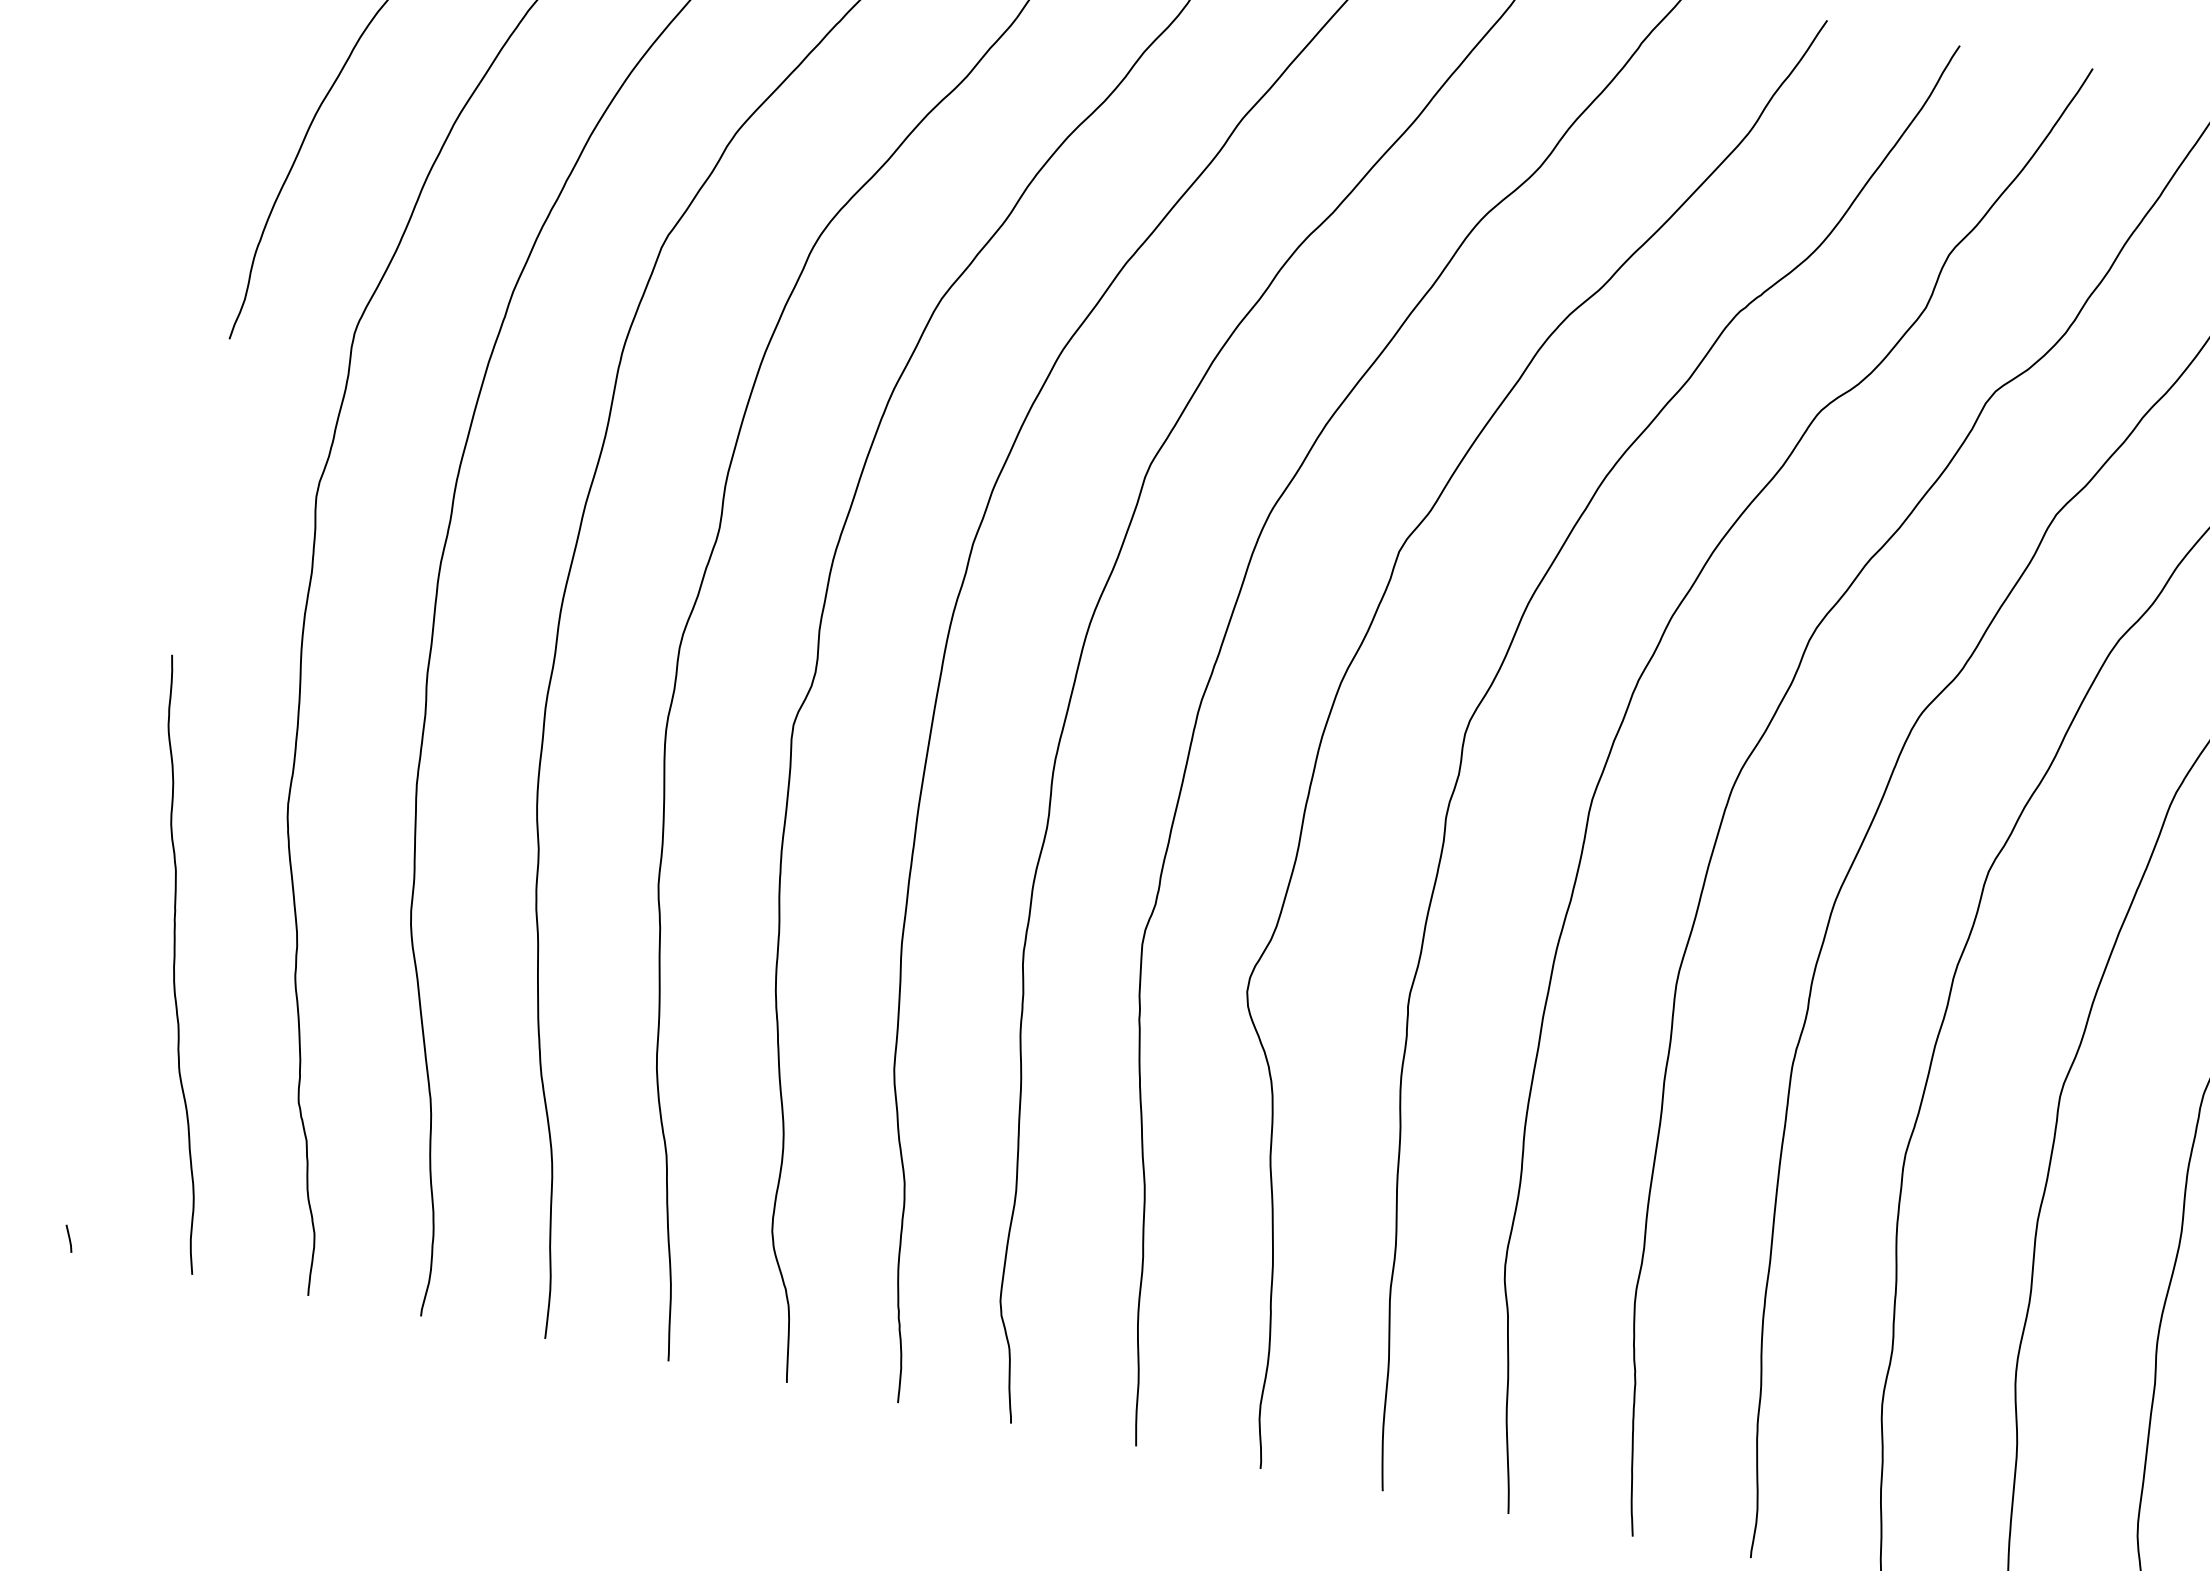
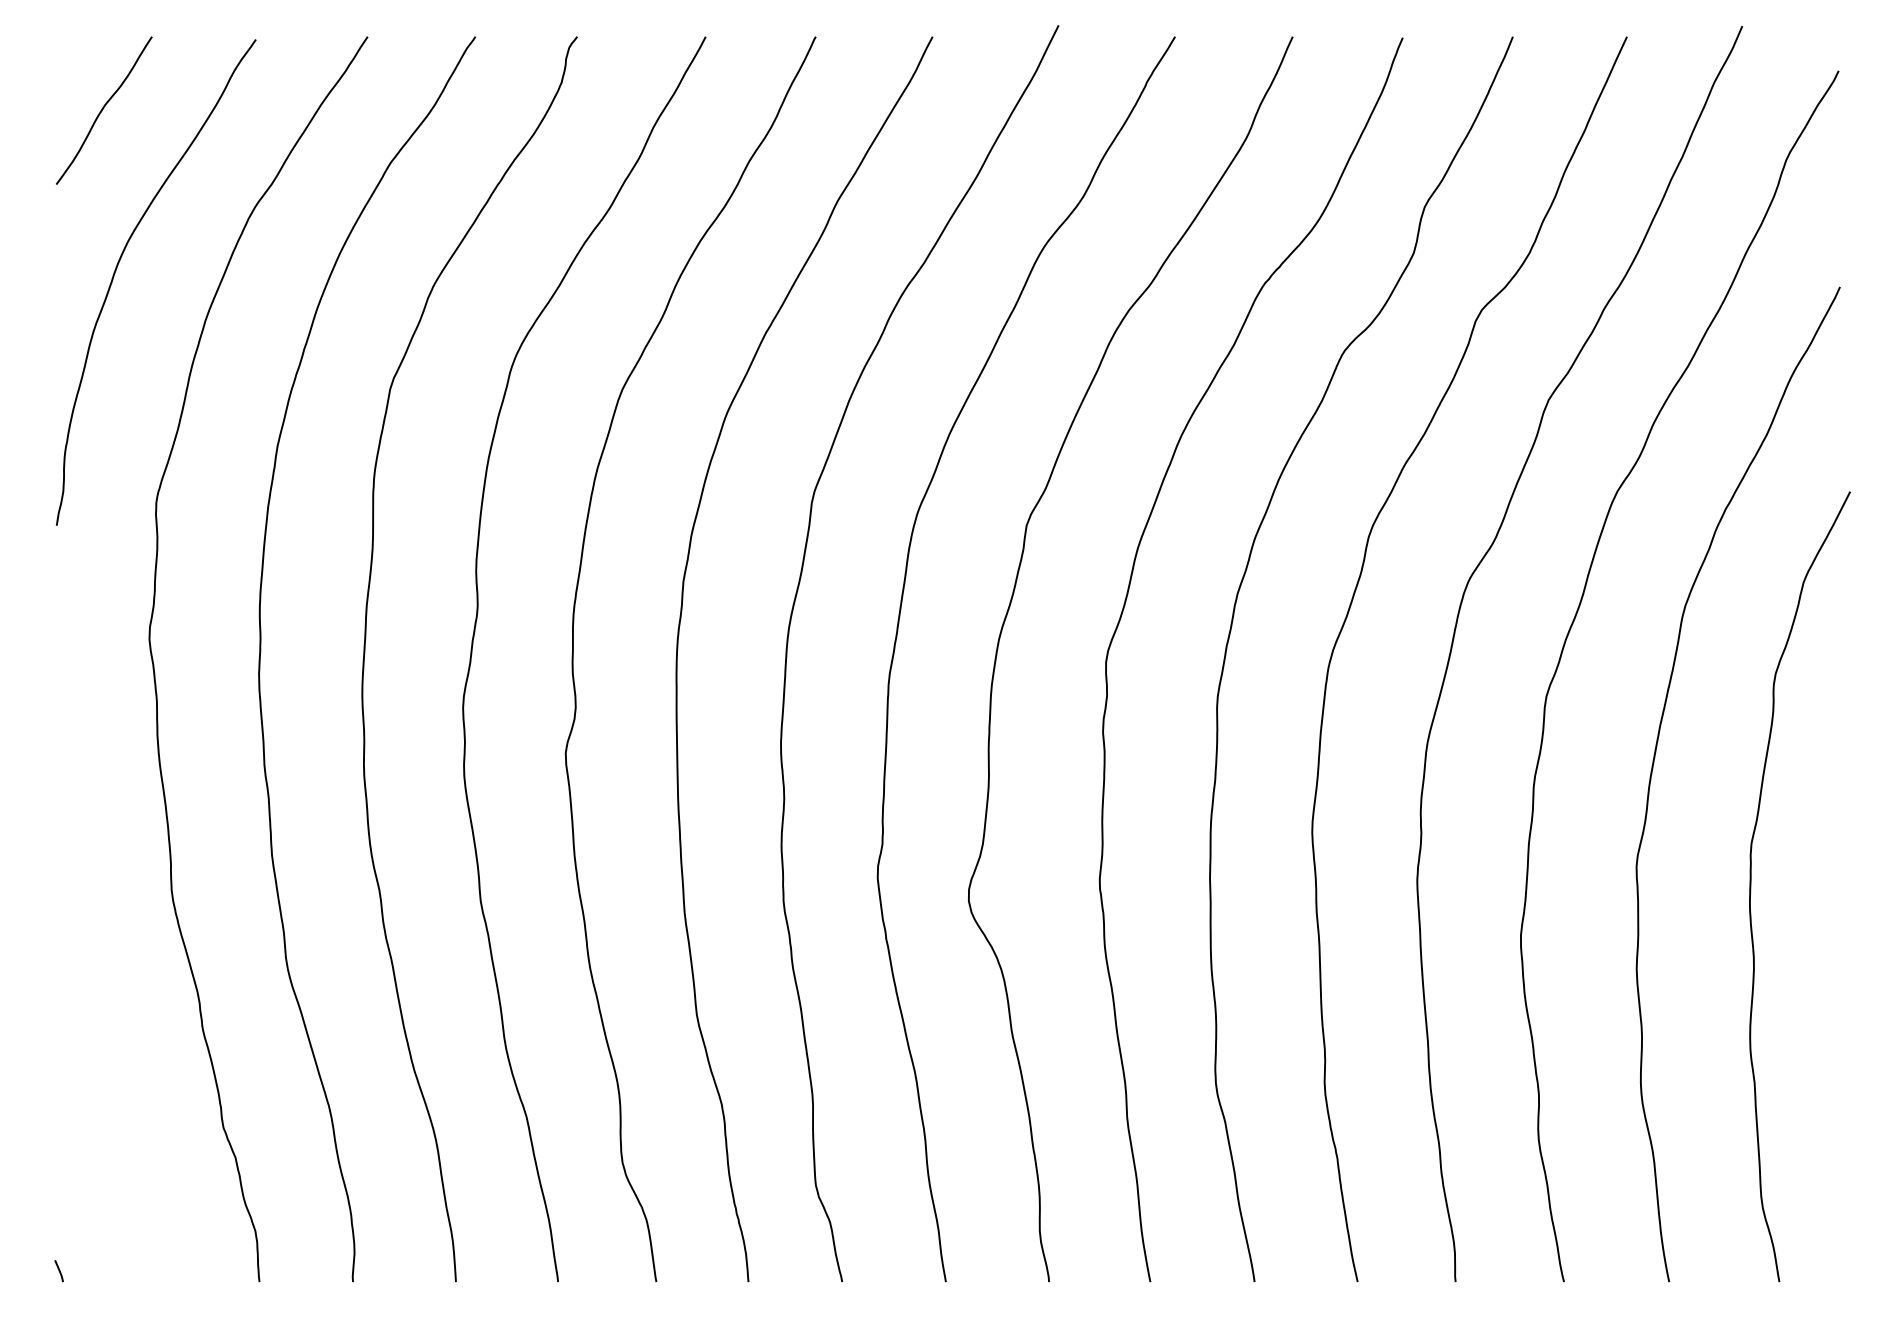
curve: (175, 963) -> (104, 1034), removed

